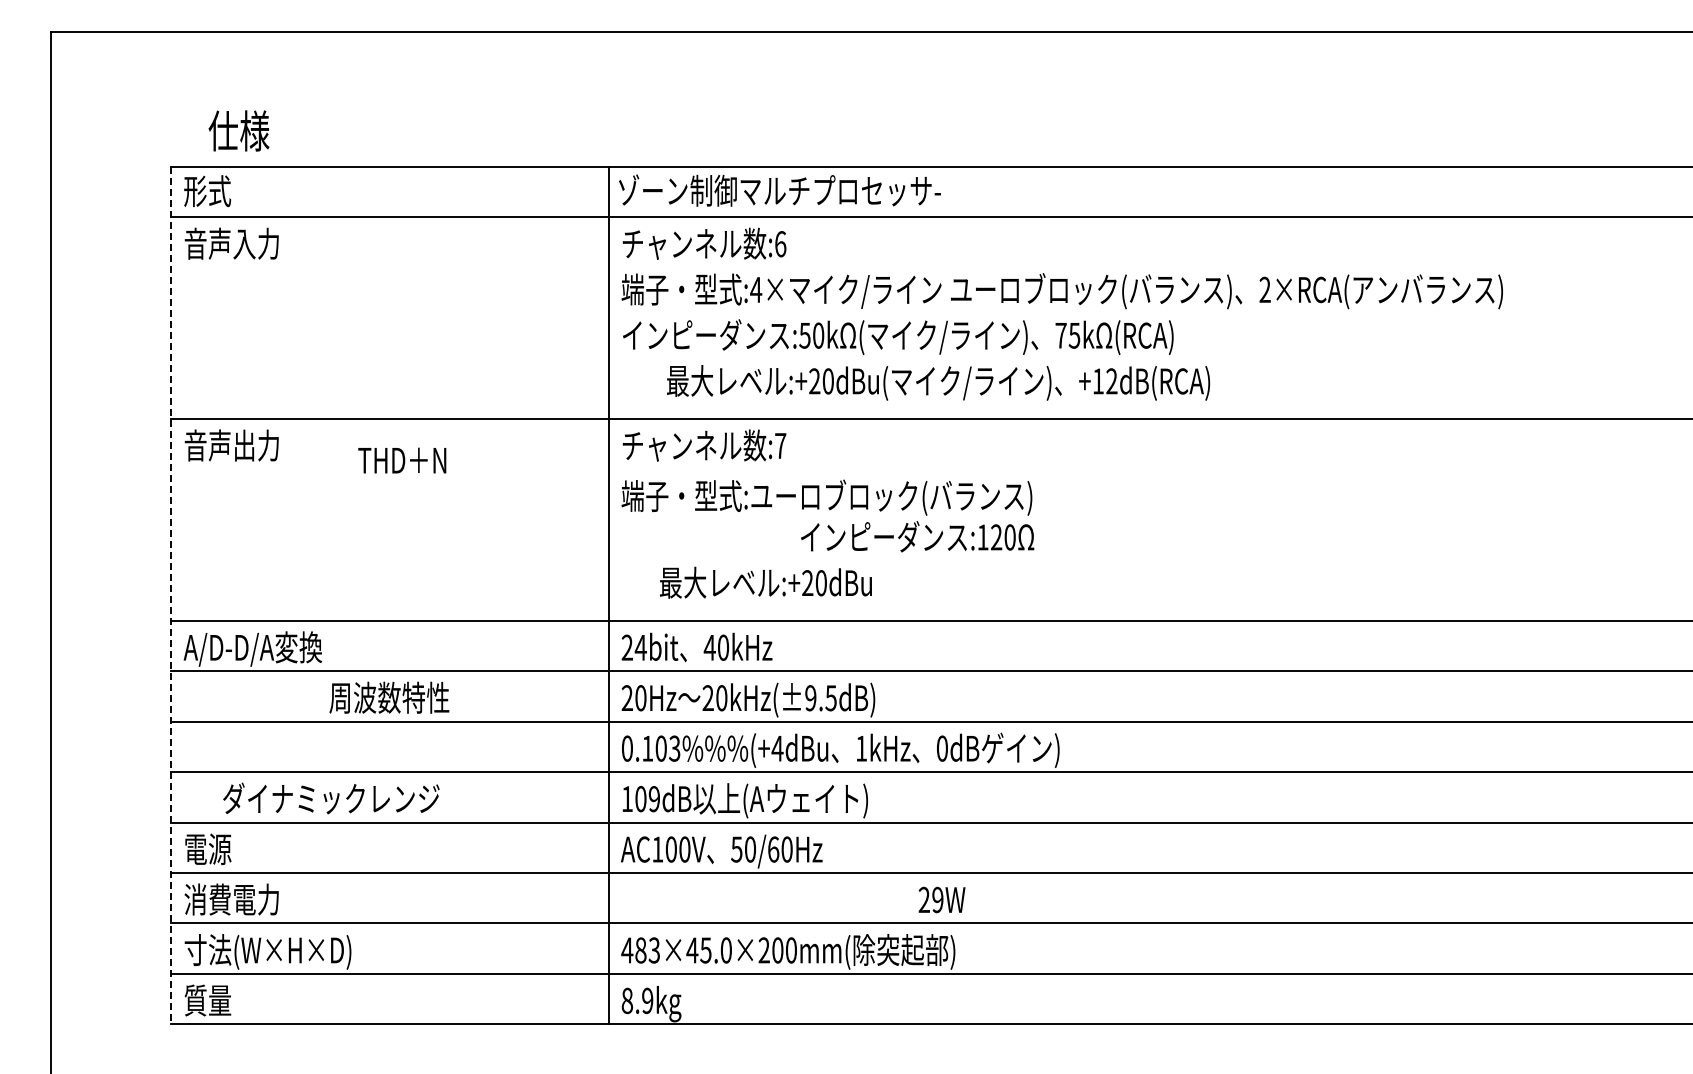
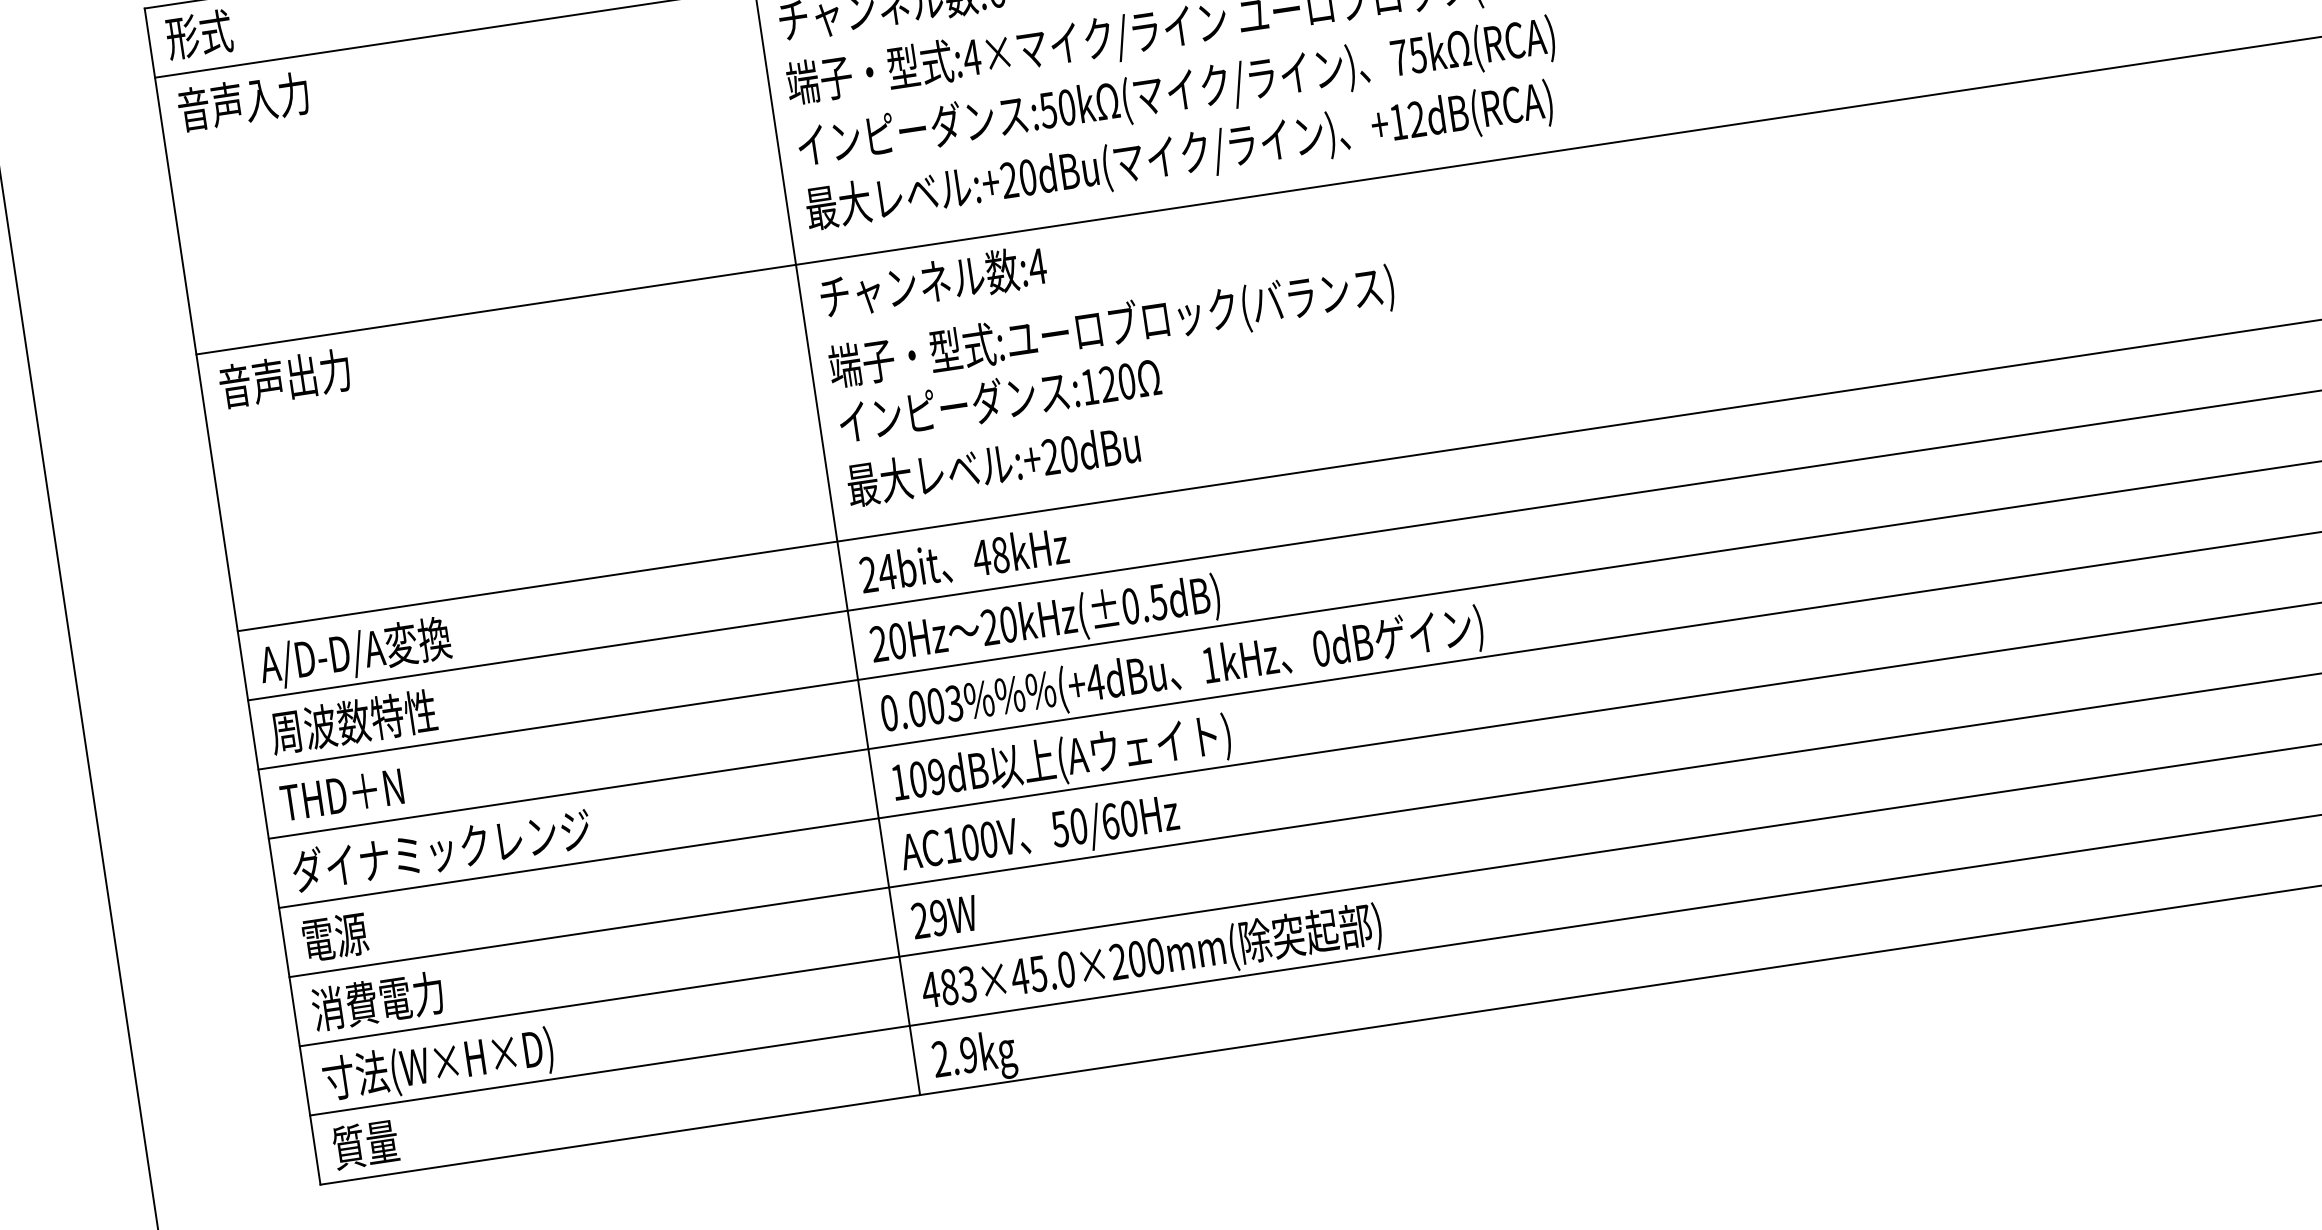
text: (938, 382) -> (1179, 156), moved
text: (780, 445) -> (1037, 266), :7 -> :4
text: (402, 460) -> (342, 794), moved
text: (917, 536) -> (999, 399), moved
text: (765, 582) -> (992, 464), moved
line: (171, 595) -> (232, 596), dashed -> solid
text: (723, 647) -> (1000, 554), 40kHz -> 48kHz
text: (389, 697) -> (353, 721), moved
text: (810, 698) -> (1130, 606), 20kHz(±9.5dB) -> 20kHz(±0.5dB)
text: (647, 748) -> (916, 708), 0.103%%%(+4dBu -> 0.003%%%(+4dBu
text: (331, 798) -> (441, 849), moved
text: (941, 899) -> (943, 916), moved
text: (627, 1000) -> (941, 1058), 8.9kg -> 2.9kg

